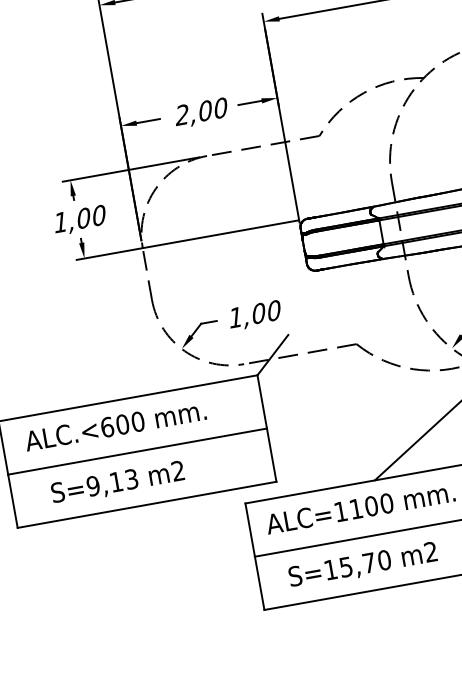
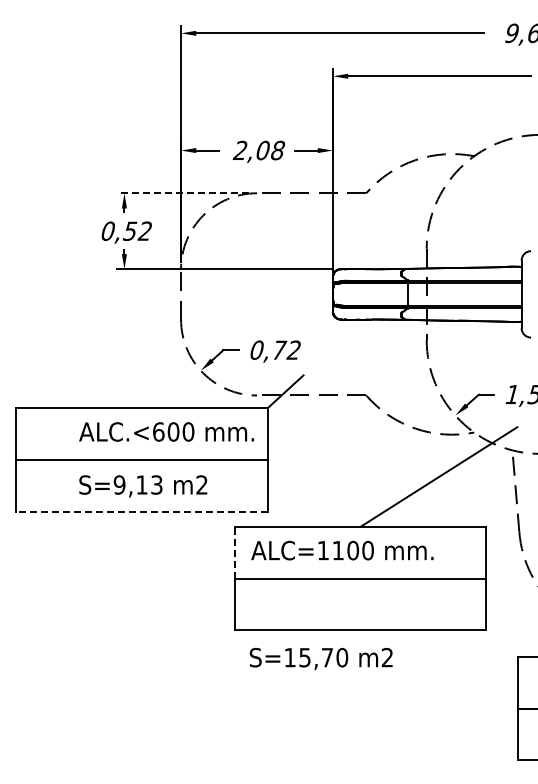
text: (221, 108) -> (278, 150), 2,00 -> 2,08
line: (130, 169) -> (182, 193), solid -> dashed
text: (79, 219) -> (126, 231), 1,00 -> 0,52
text: (254, 313) -> (275, 349), 1,00 -> 0,72
text: (115, 425) -> (166, 431), moved
text: (118, 483) -> (143, 486), moved
line: (147, 504) -> (142, 511), solid -> dashed
line: (249, 529) -> (234, 552), solid -> dashed
text: (362, 565) -> (320, 658), moved

